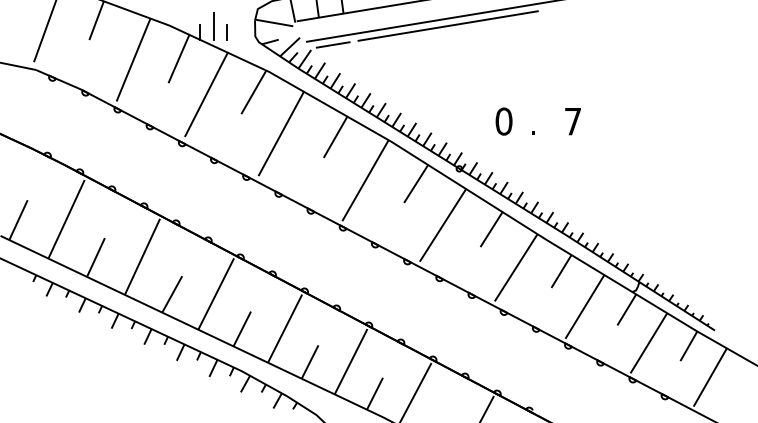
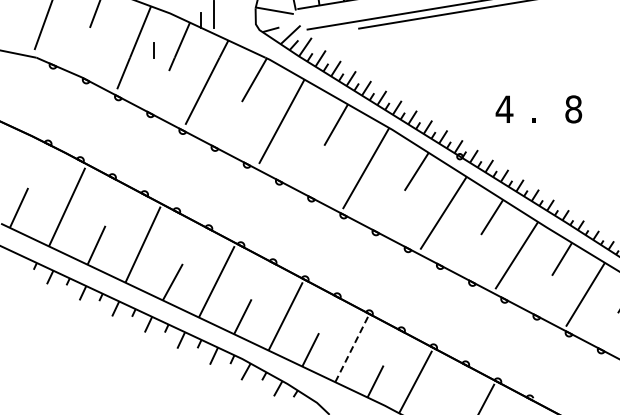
line: (226, 32) -> (153, 50), moved
line: (332, 44) -> (333, 32), removed
text: (503, 121) -> (504, 109), 0 -> 4
text: (572, 121) -> (573, 109), 7 -> 8
line: (351, 361) -> (352, 349), solid -> dashed

